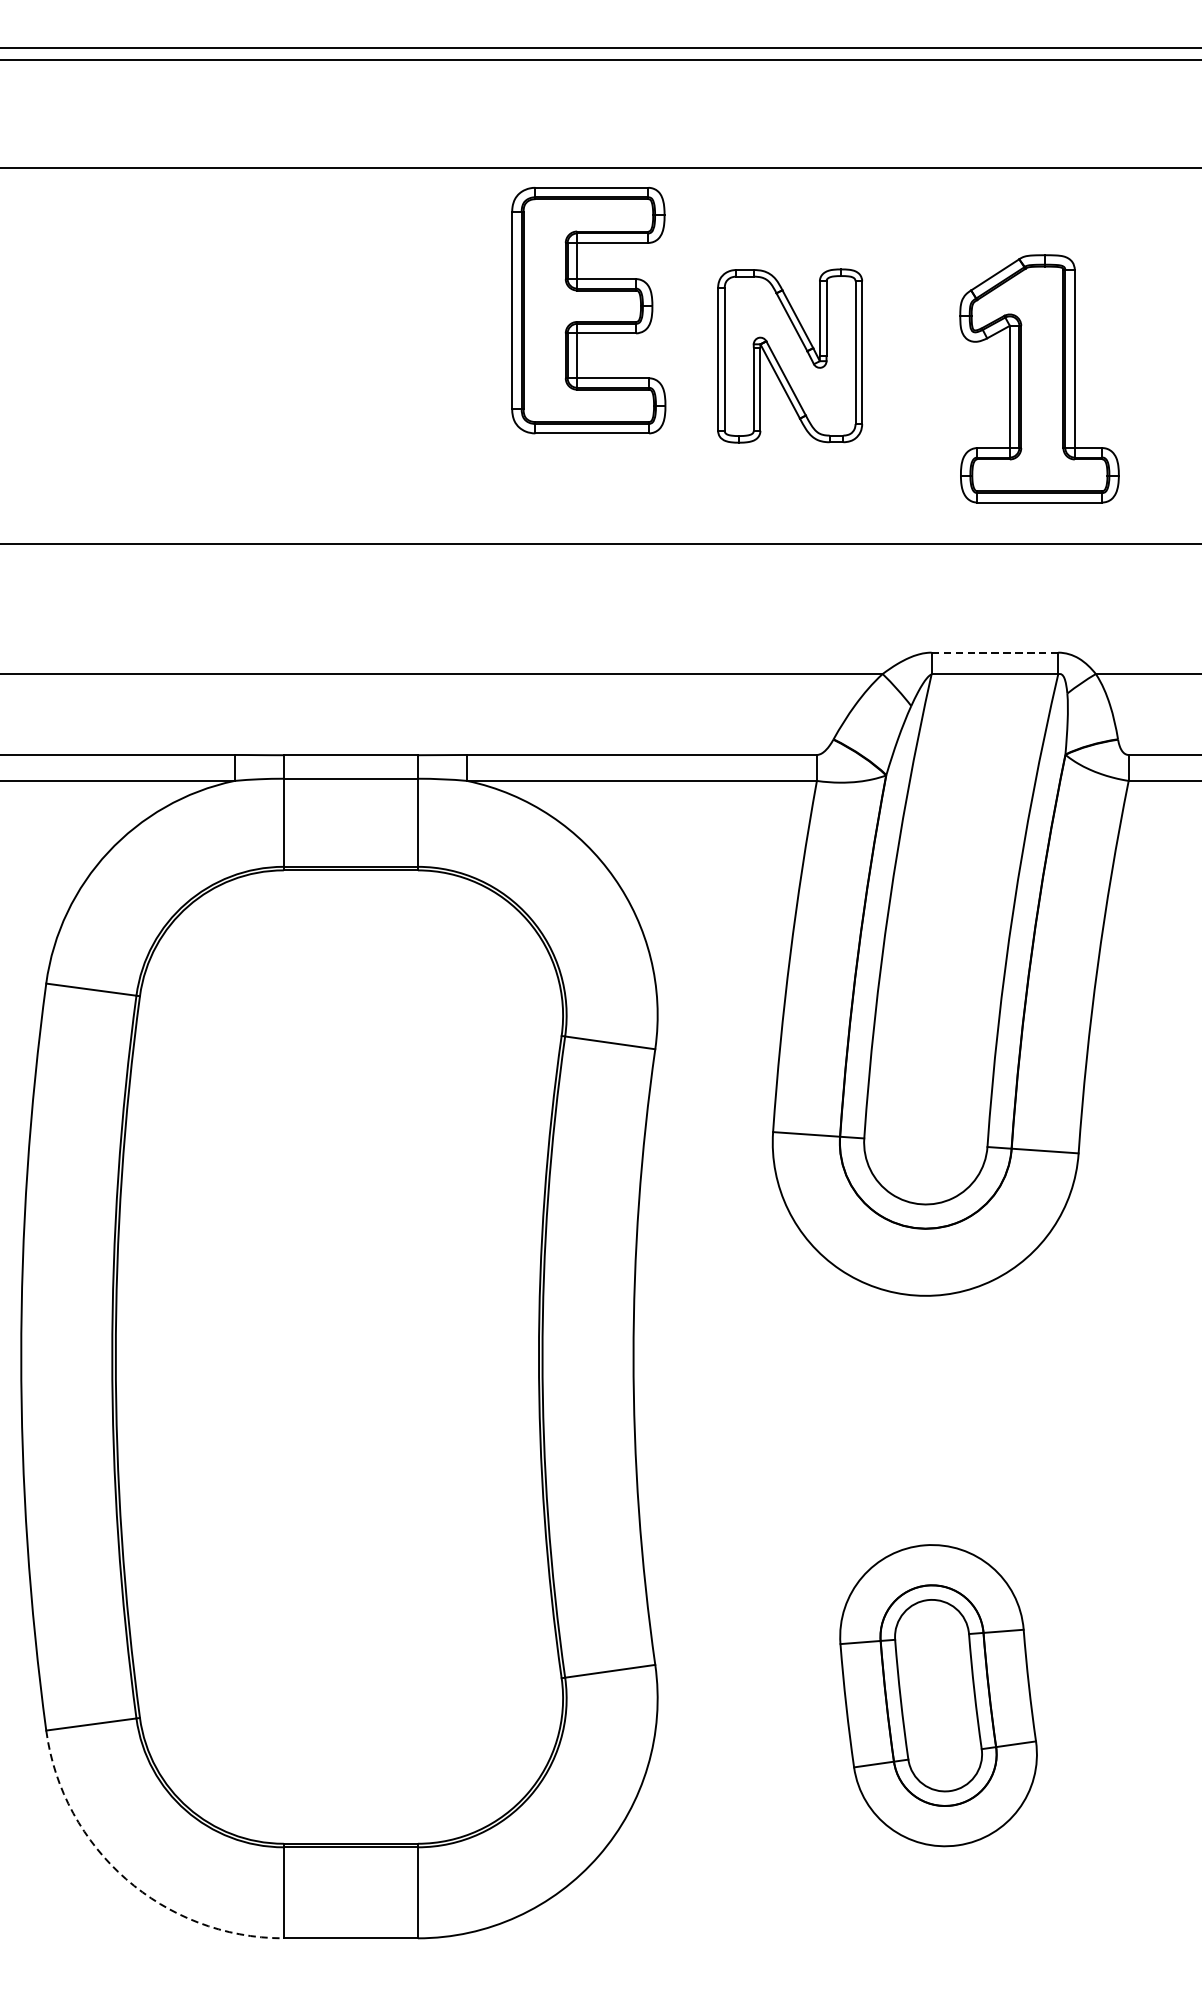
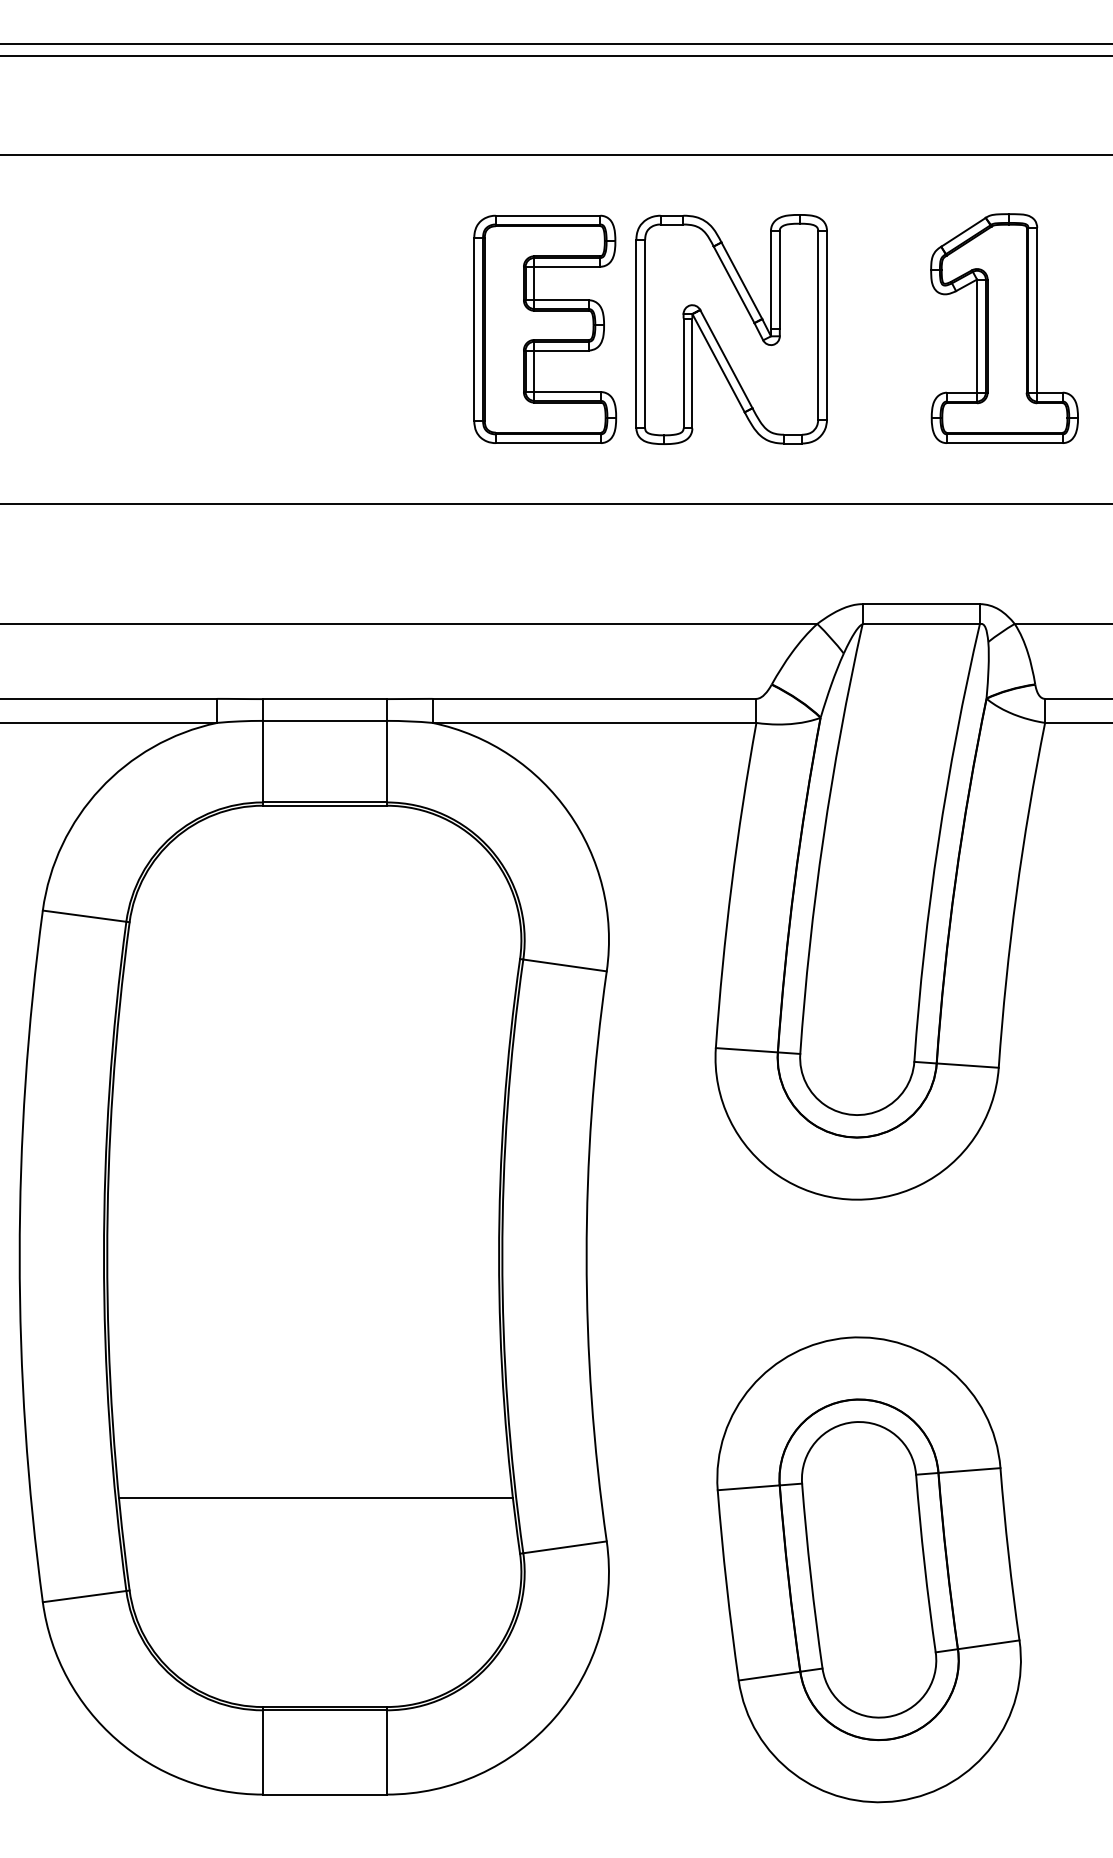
part: (589, 309) -> (545, 328), moved
part: (790, 356) -> (731, 329), size x1.43
part: (1039, 378) -> (1004, 328), moved
line: (995, 653) -> (921, 604), dashed -> solid
line: (340, 1617) -> (315, 1497), added
part: (937, 1695) -> (868, 1569), size x1.67
arc: (125, 1878) -> (116, 1739), dashed -> solid

